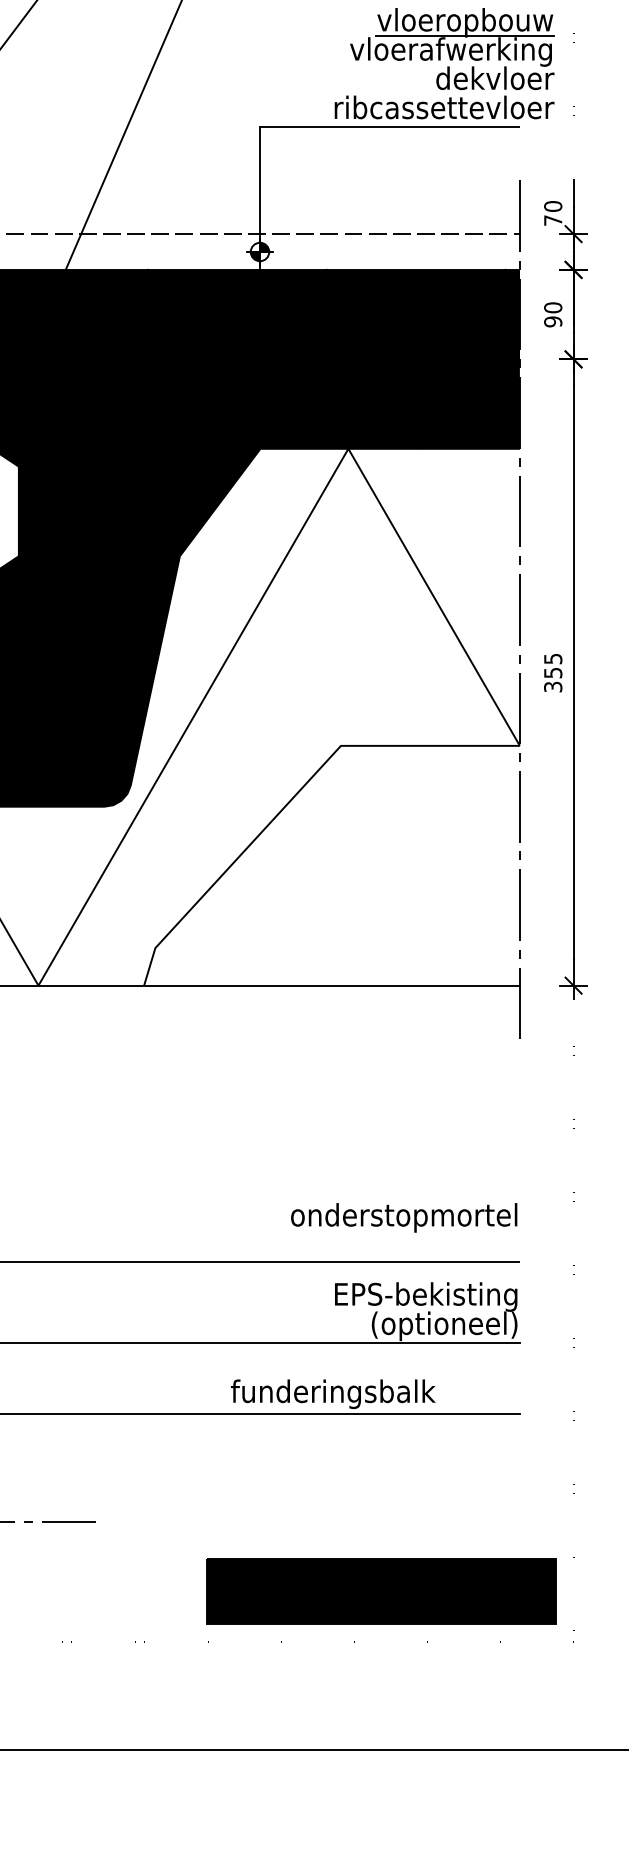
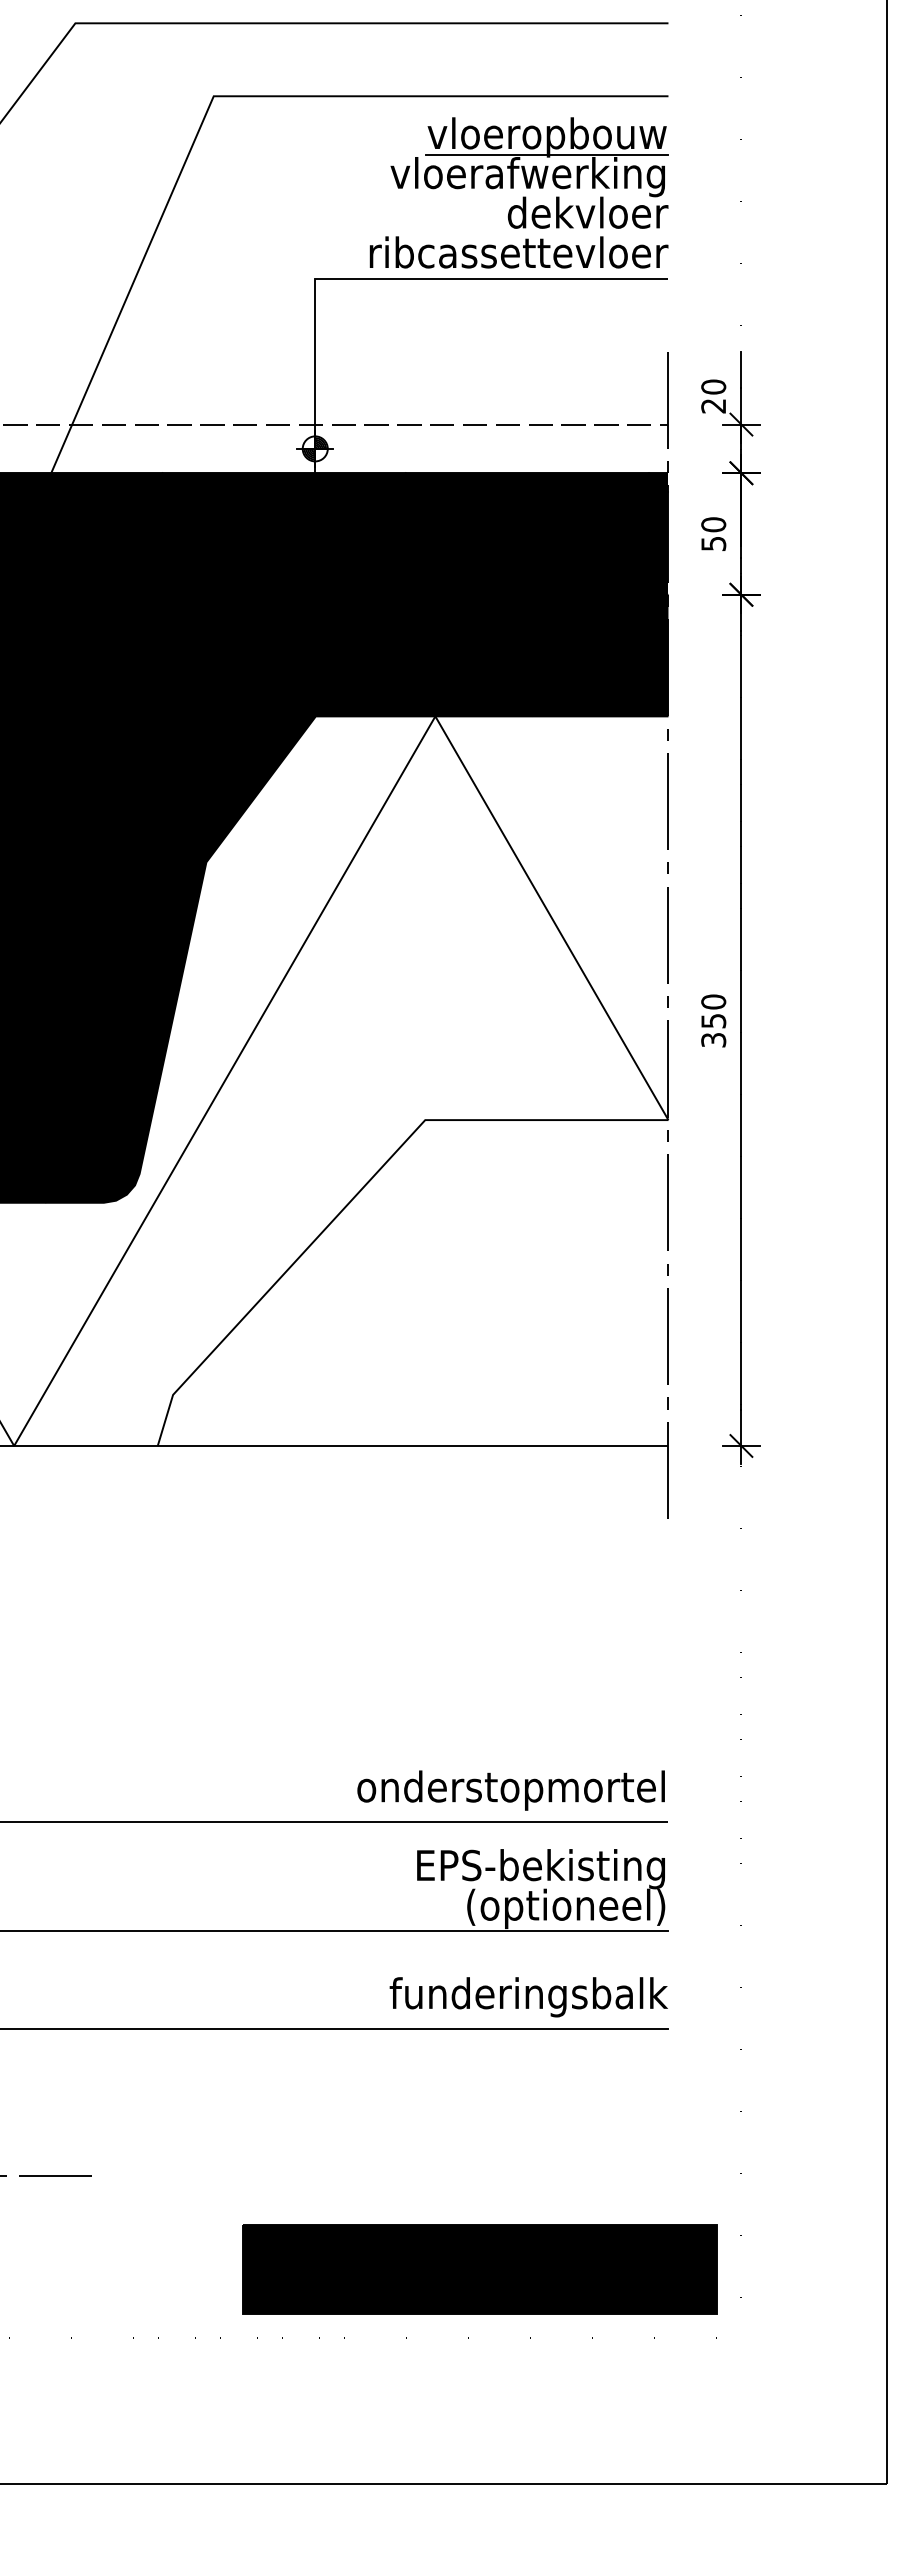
part: (440, 60) -> (513, 188), moved
text: (553, 220) -> (713, 406), 70 -> 20
text: (553, 321) -> (713, 543), 90 -> 50
text: (553, 658) -> (713, 1001), 355 -> 350
text: (403, 1217) -> (510, 1790), moved
text: (333, 1394) -> (528, 1997), moved

